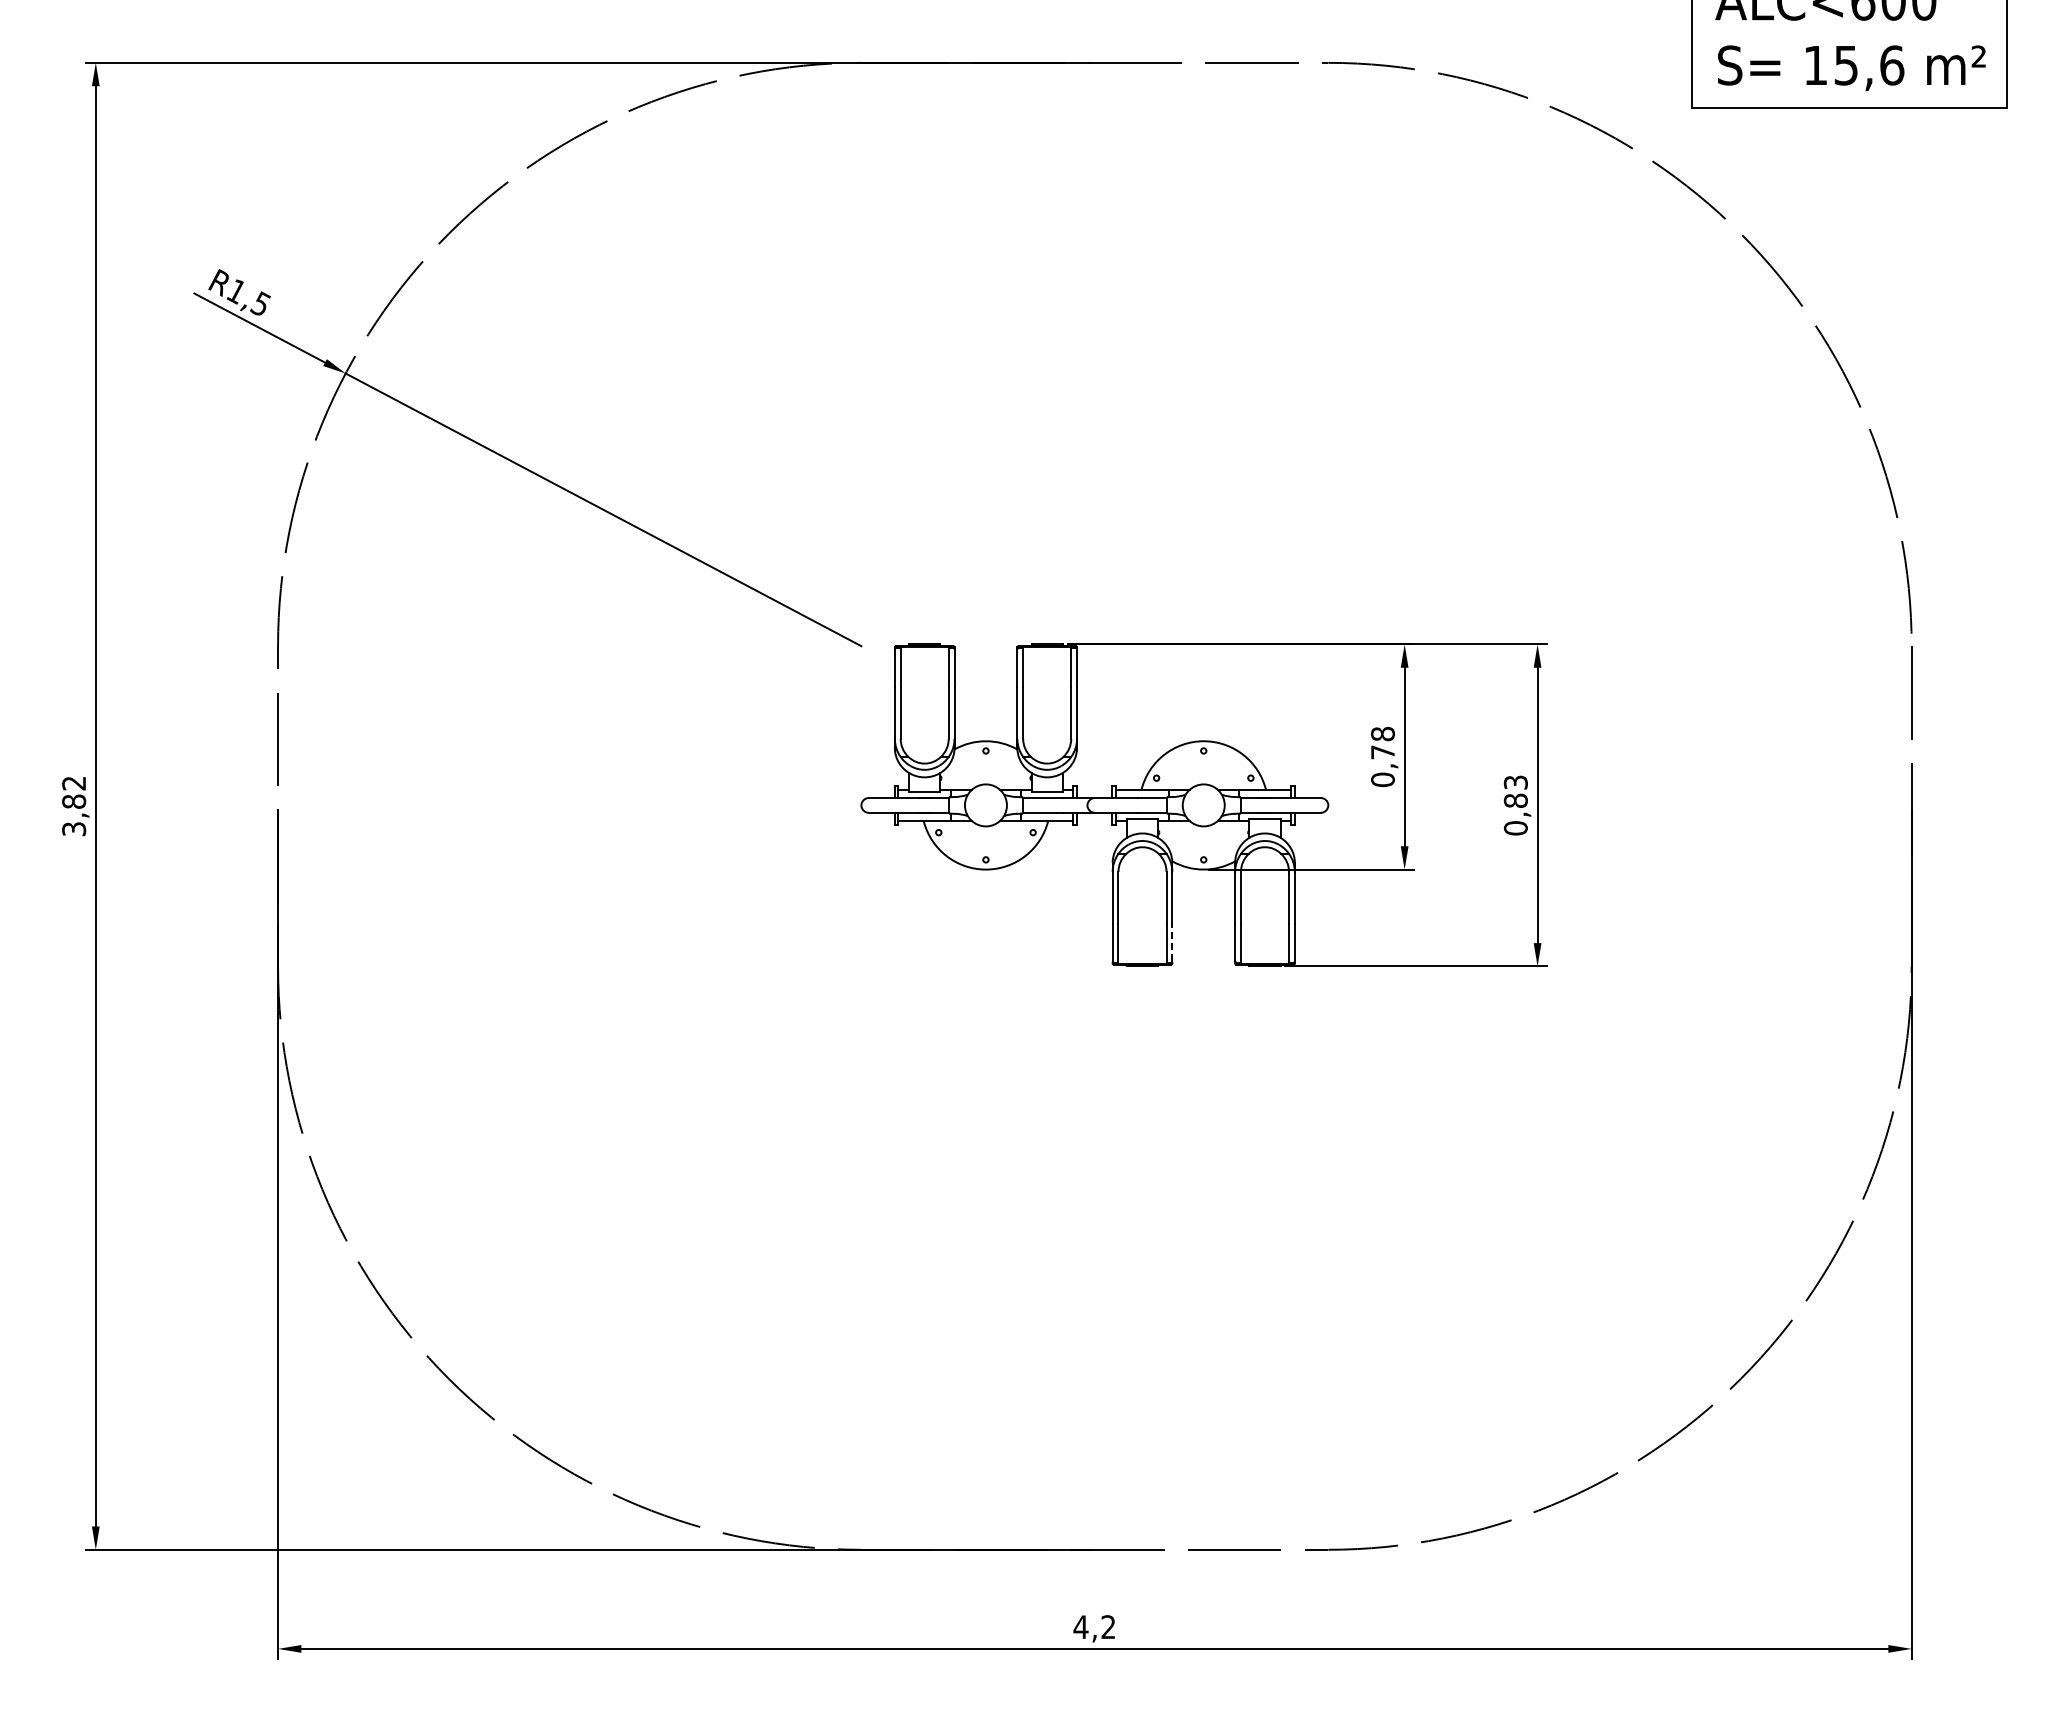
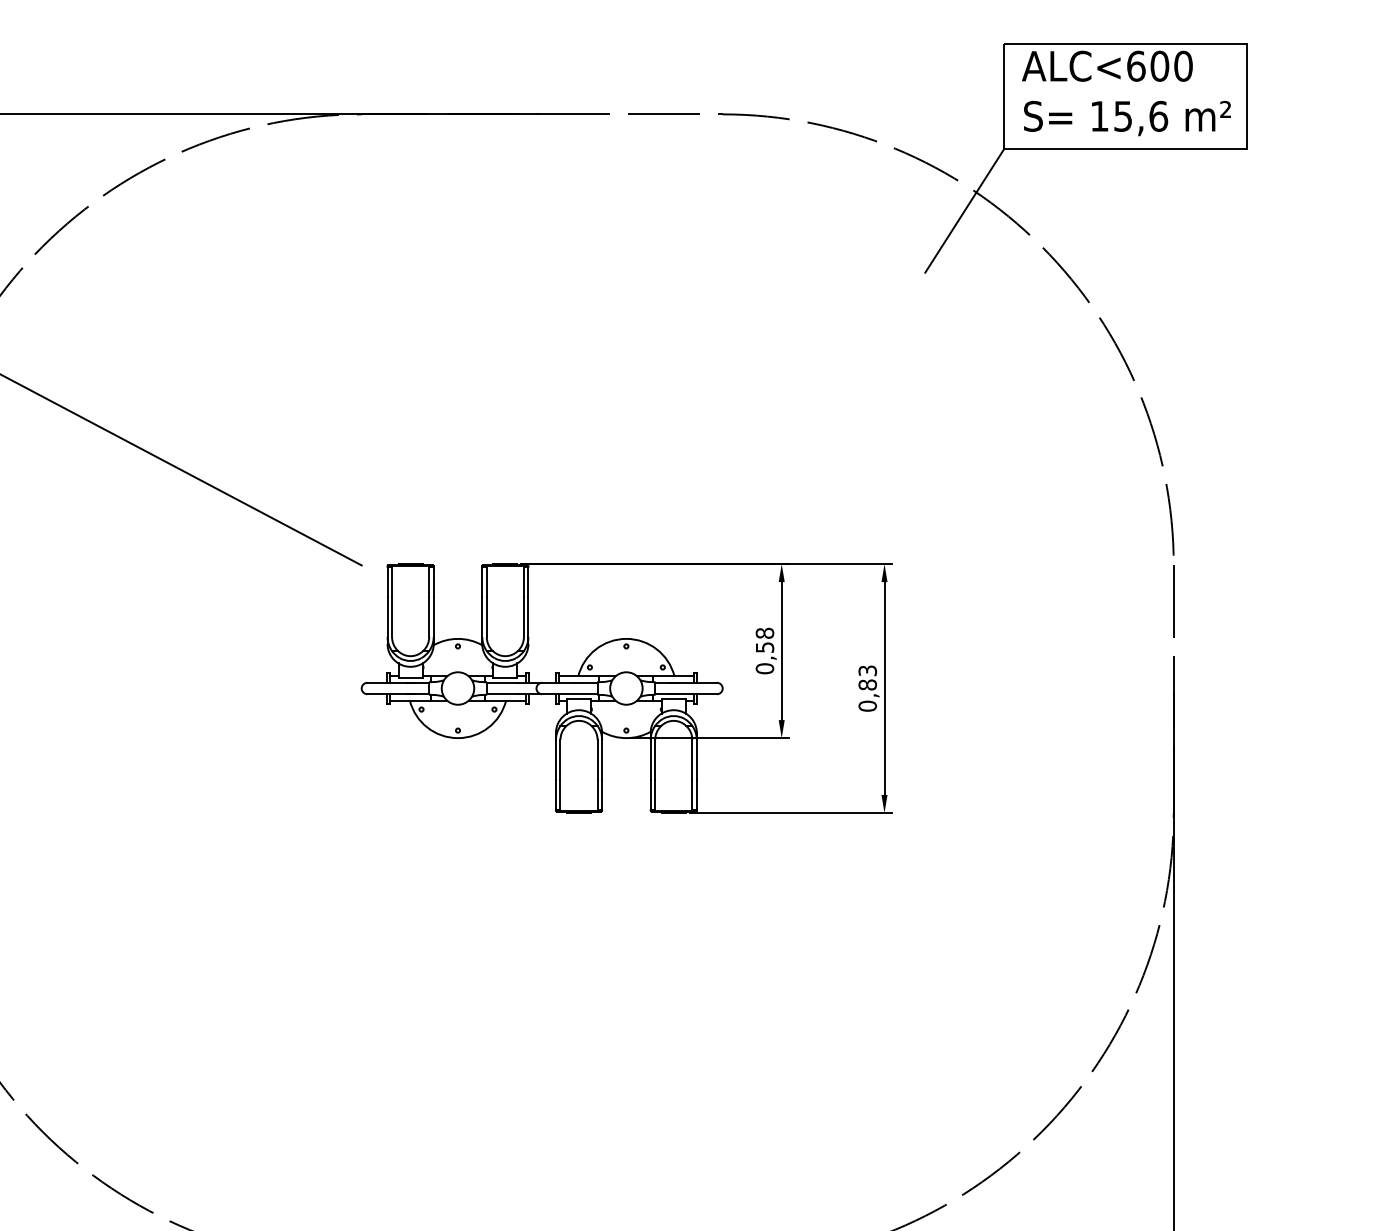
line: (1641, 187) -> (964, 210), added
text: (1382, 752) -> (764, 647), 0,78 -> 0,58
line: (1172, 942) -> (602, 794), dashed -> solid

